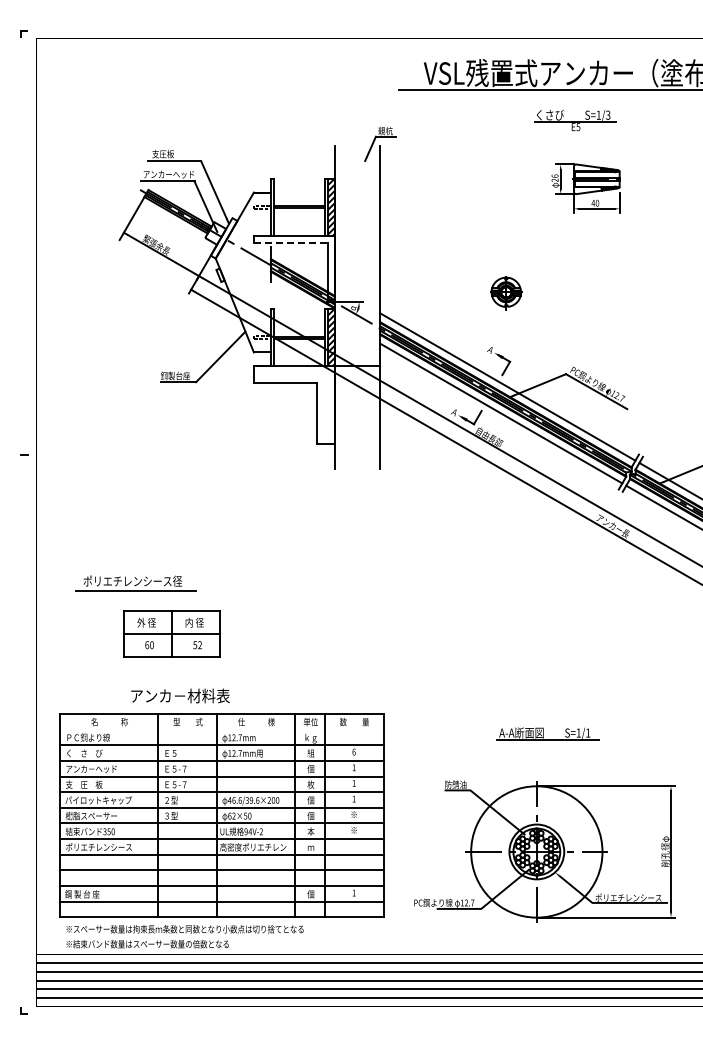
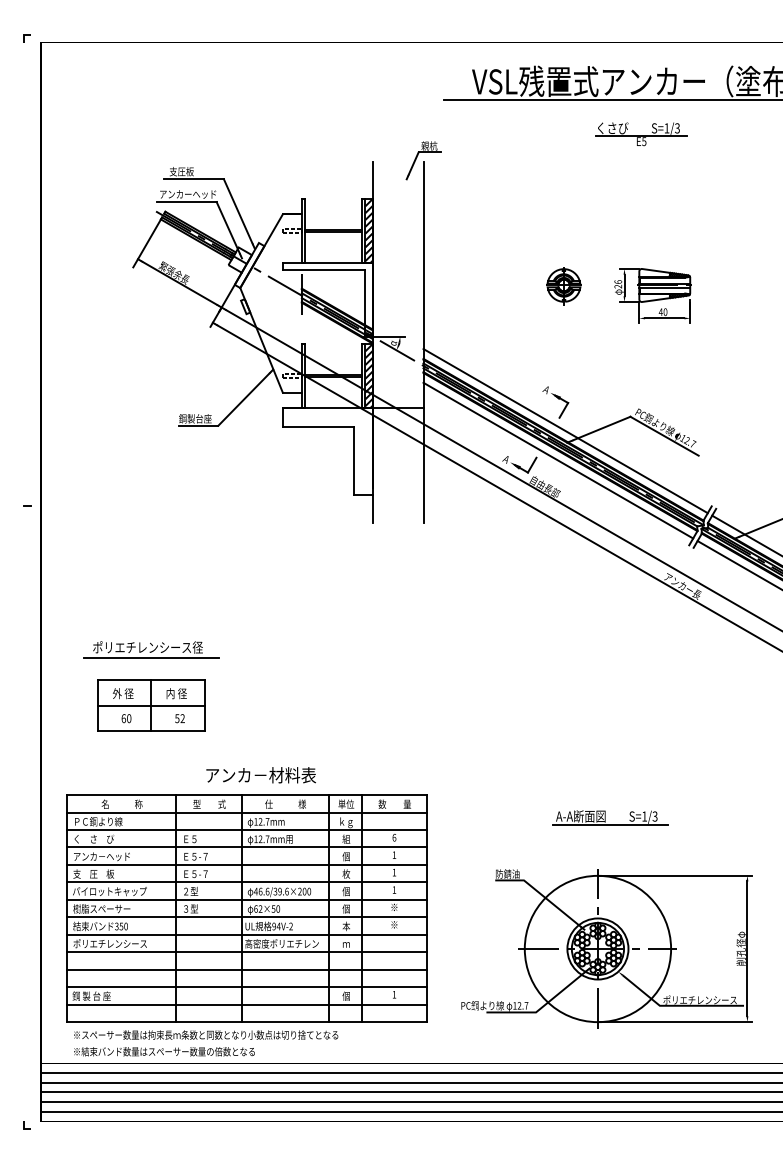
part: (585, 188) -> (652, 295), moved
line: (290, 242) -> (323, 270), dashed -> solid
part: (506, 293) -> (564, 286), moved
part: (171, 633) -> (150, 705), moved
text: (180, 695) -> (261, 774), moved
line: (221, 729) -> (246, 812), added
text: (588, 732) -> (655, 815), S=1/1 -> S=1/3

